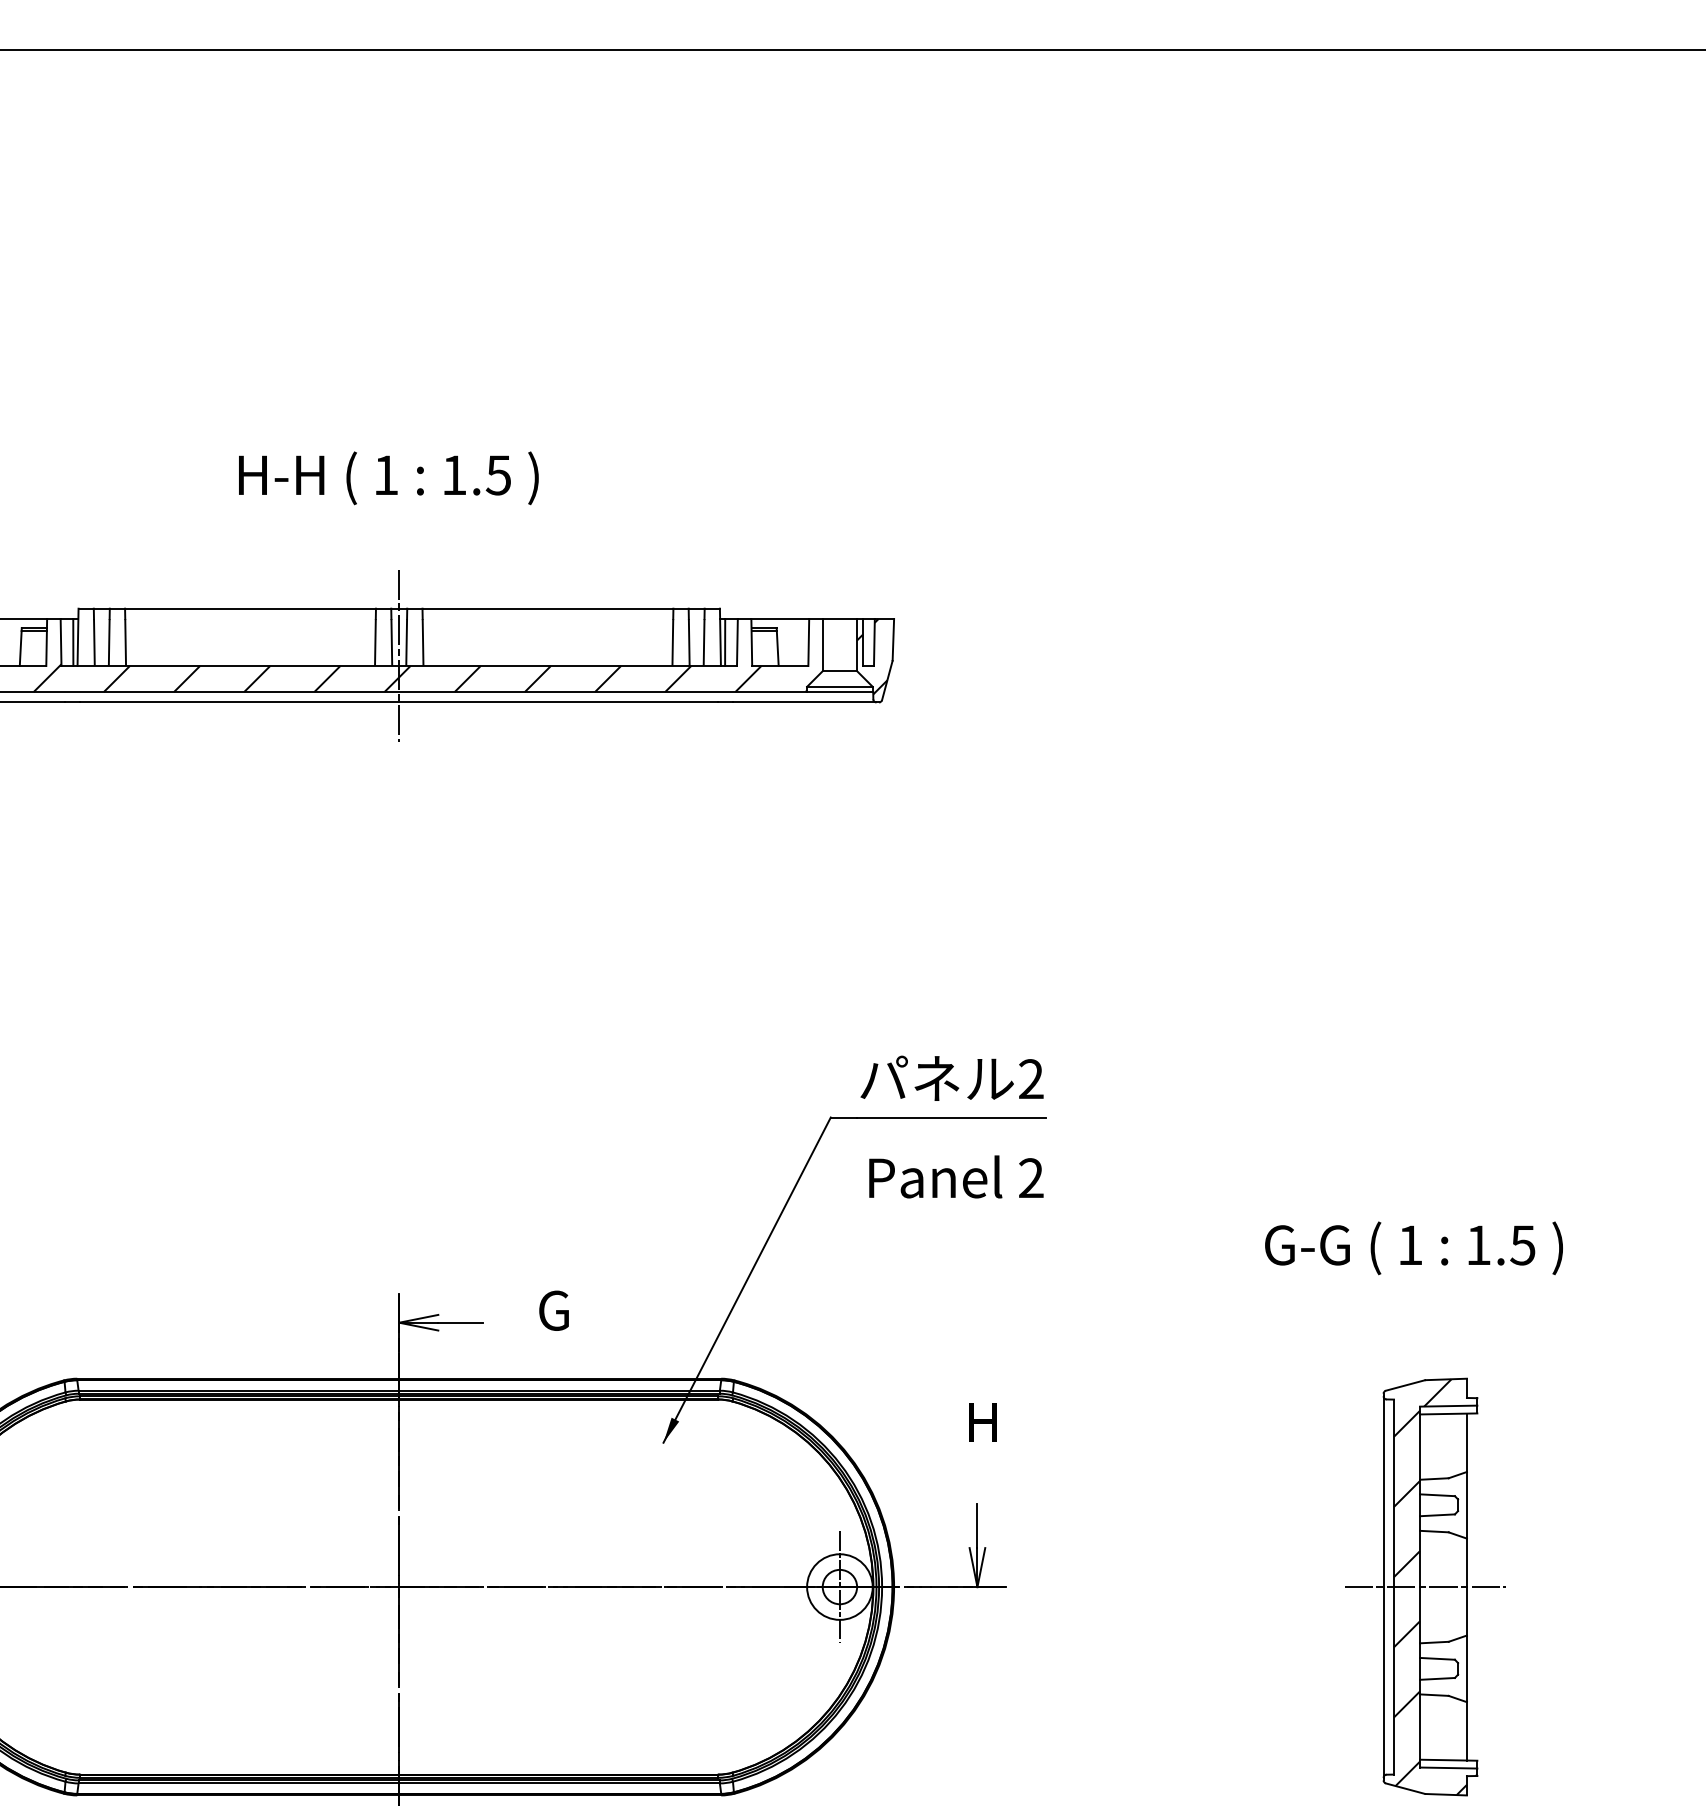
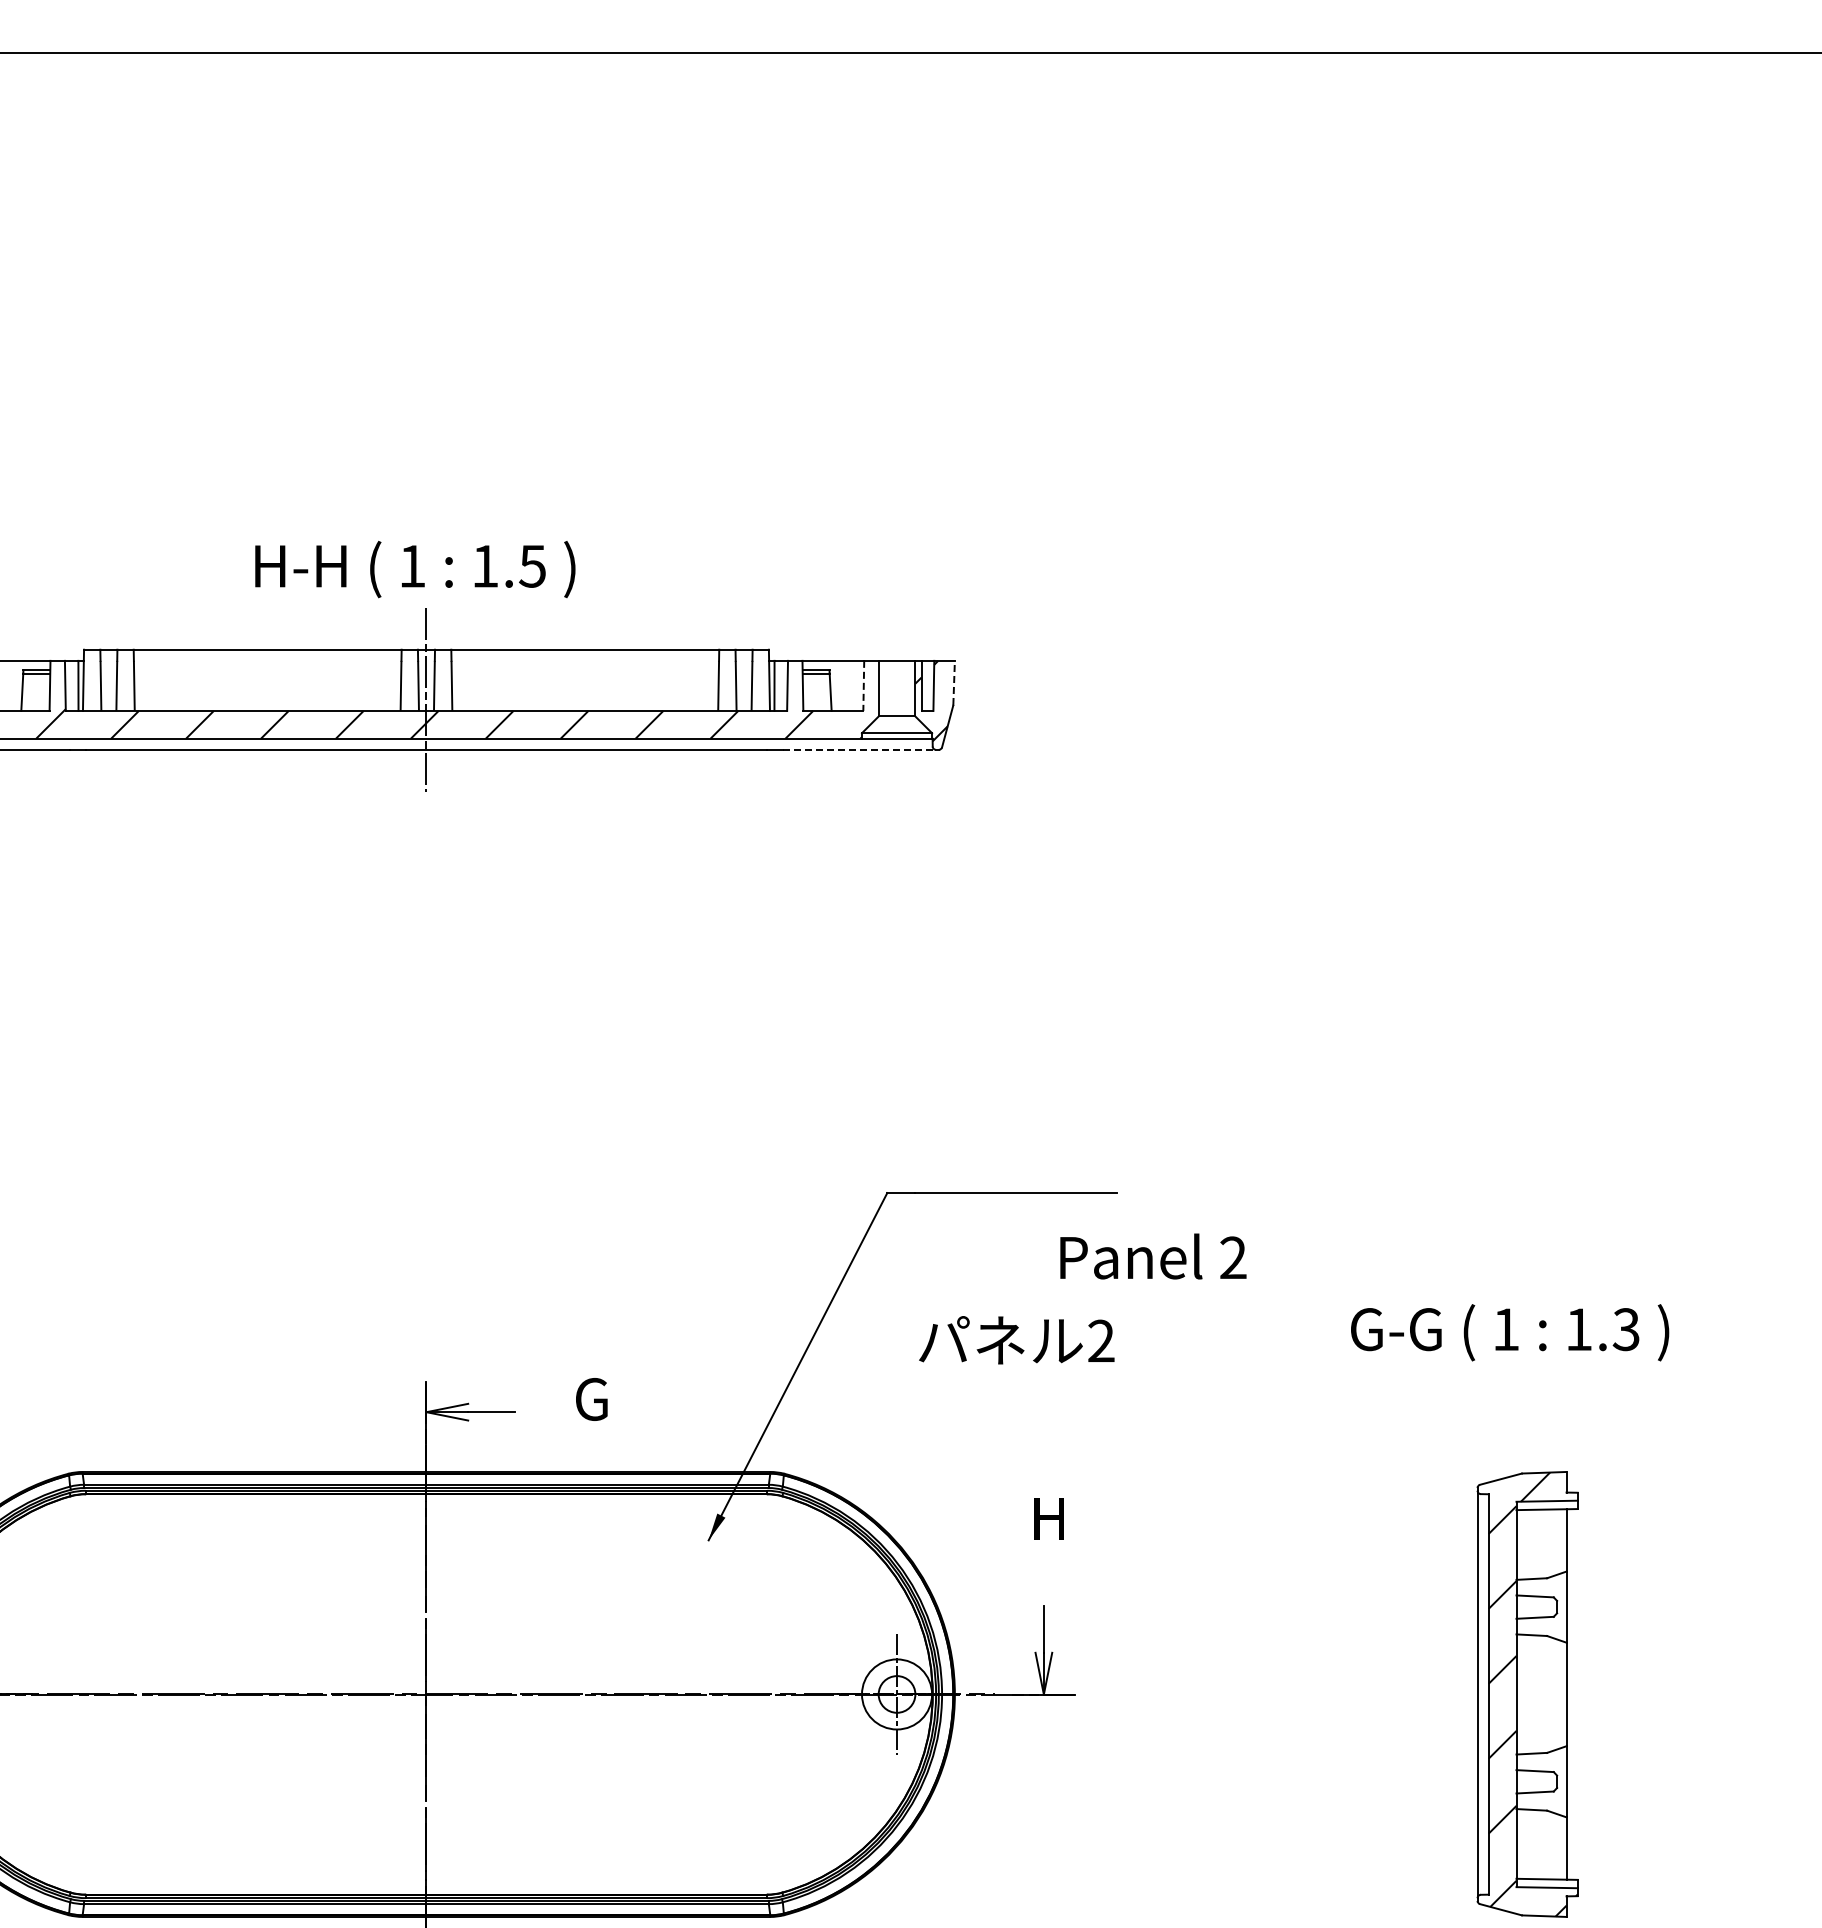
text: (388, 478) -> (415, 569), moved
line: (893, 639) -> (954, 682), solid -> dashed
line: (808, 643) -> (863, 686), solid -> dashed
line: (805, 702) -> (860, 749), solid -> dashed
text: (951, 1078) -> (1016, 1340), moved
text: (956, 1176) -> (1153, 1256), moved
text: (1523, 1245) -> (1626, 1329), 1.5 -> 1.3
line: (1424, 1587) -> (1521, 1694), removed

